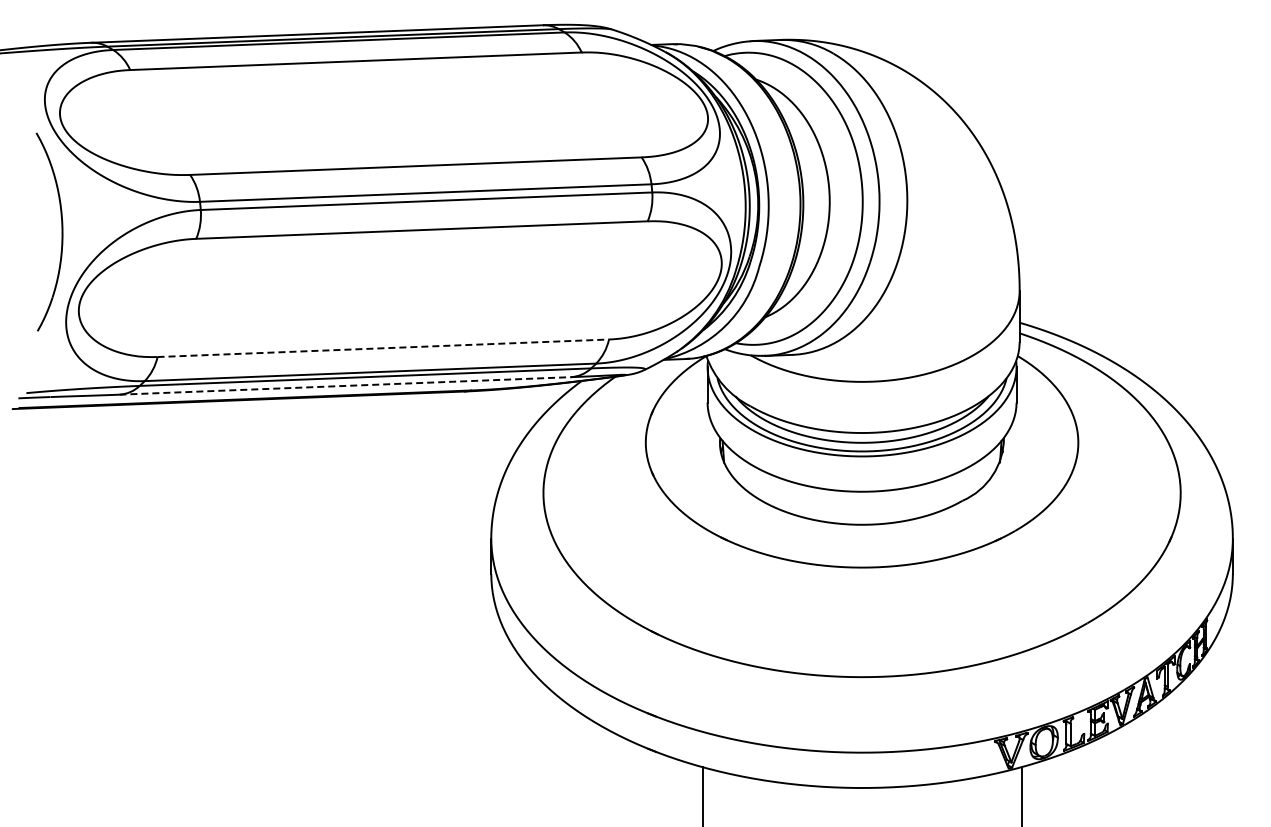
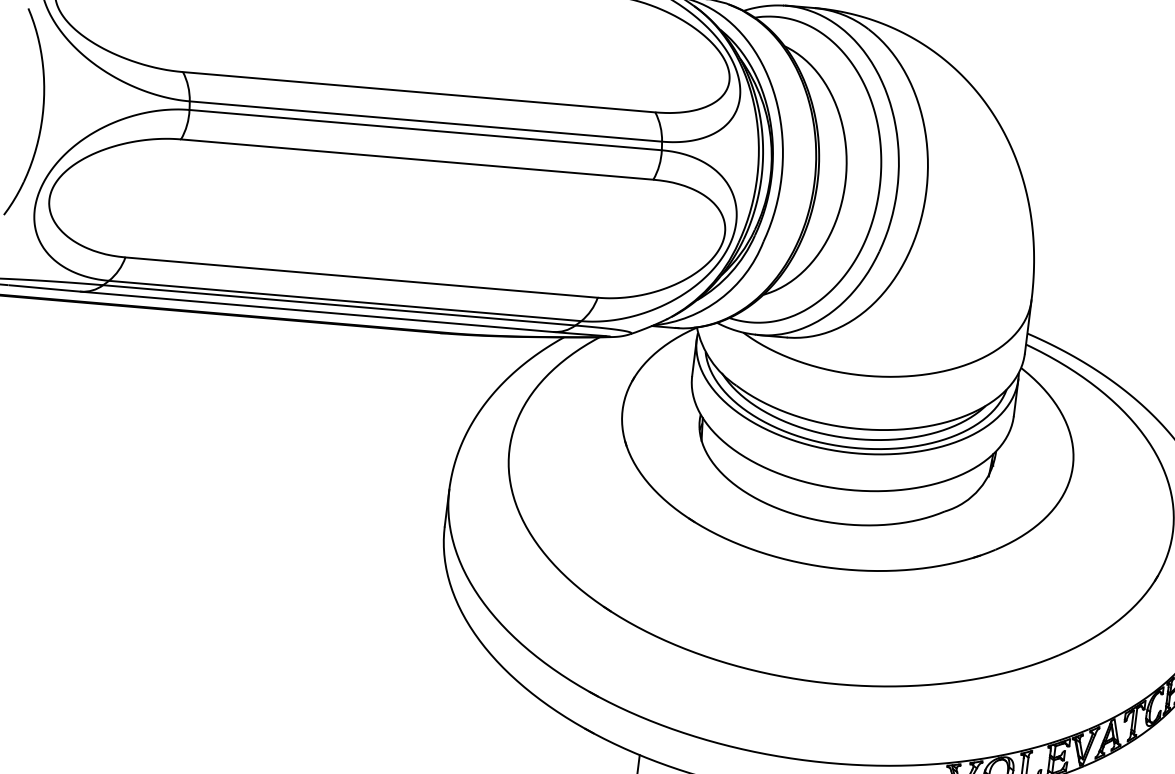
line: (383, 348) -> (361, 277), dashed -> solid
line: (345, 385) -> (317, 311), dashed -> solid

